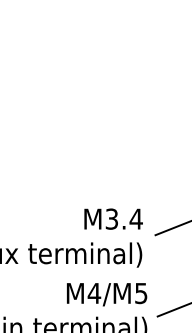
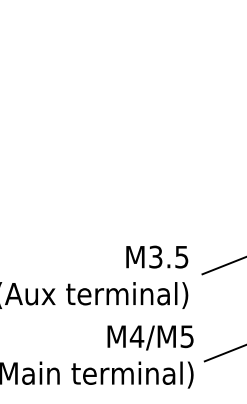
text: (135, 219) -> (181, 257), M3.4 -> M3.5

